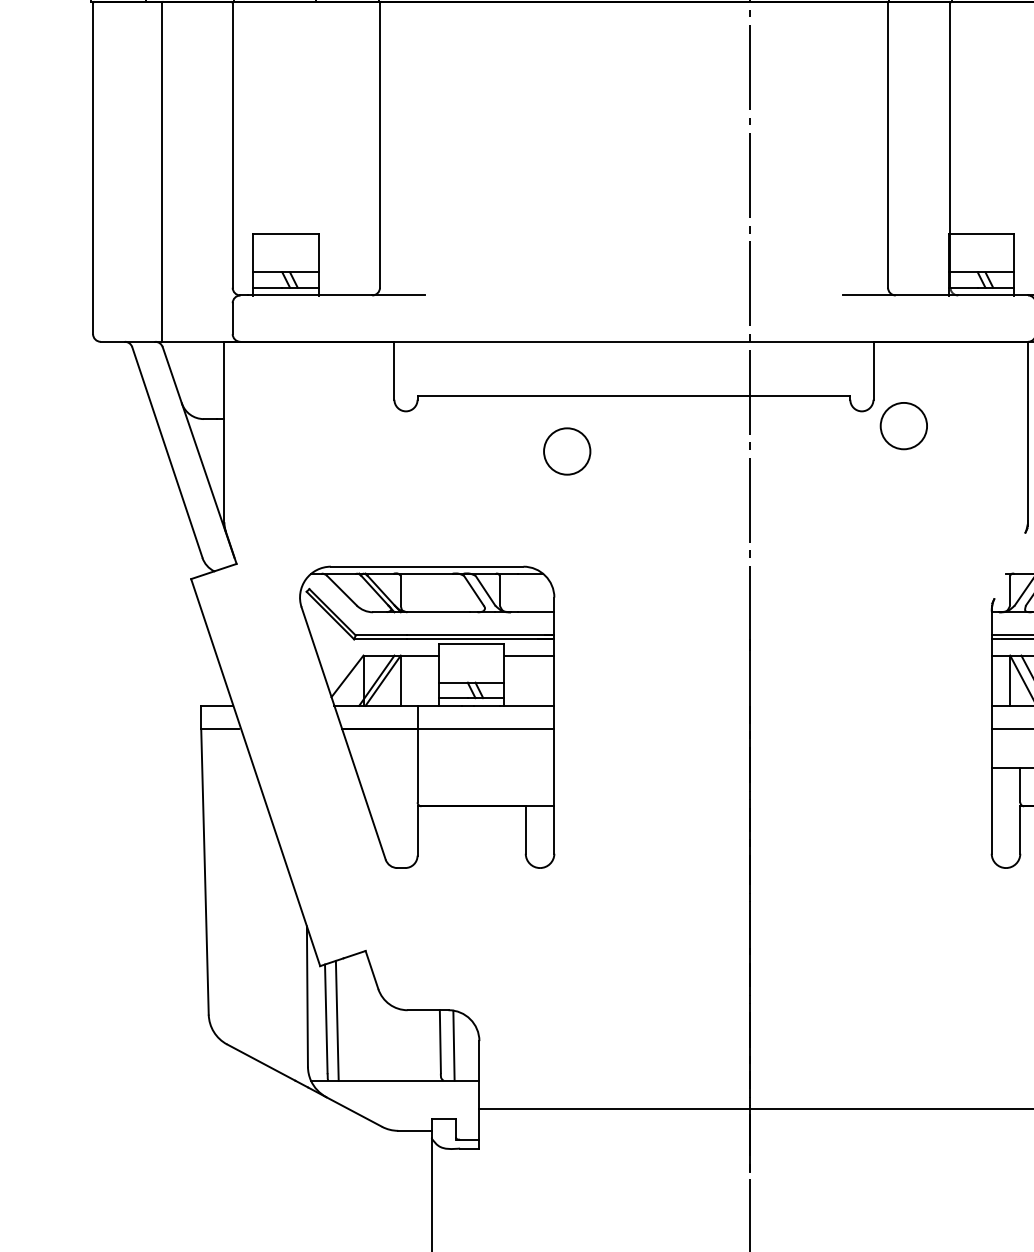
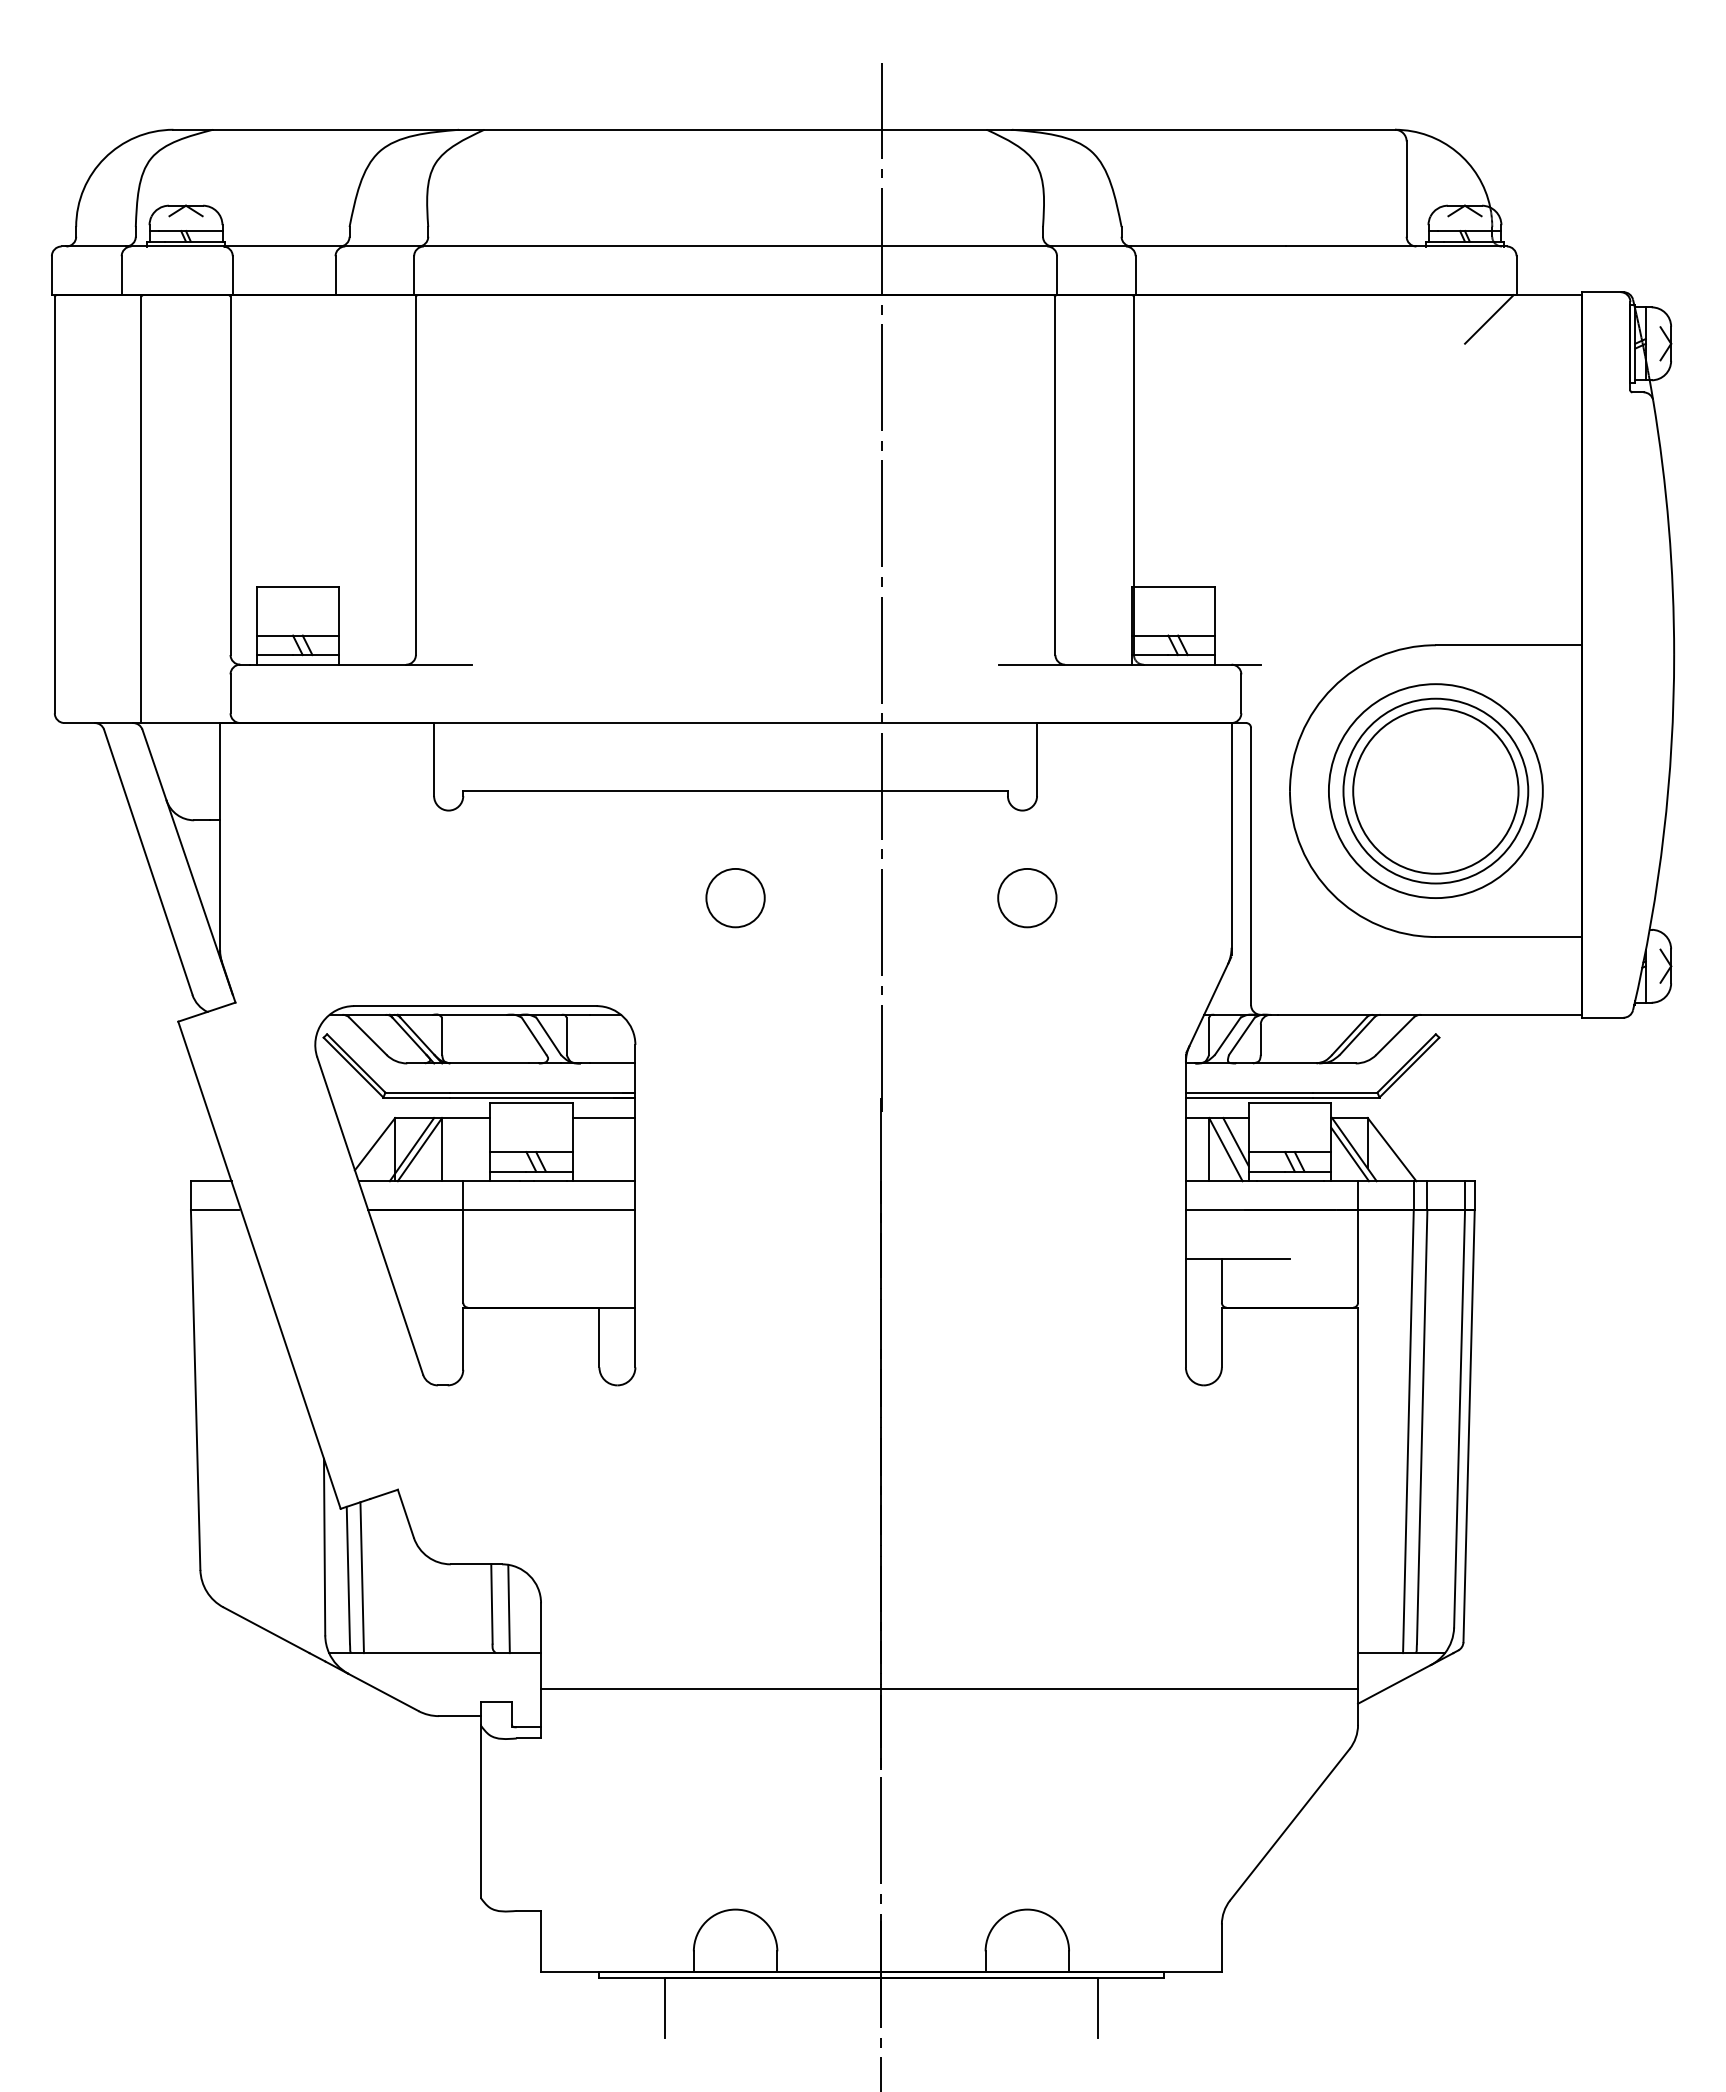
circle: (904, 426) -> (1027, 898), moved
circle: (567, 451) -> (735, 898), moved
line: (1009, 565) -> (1208, 1004), added

